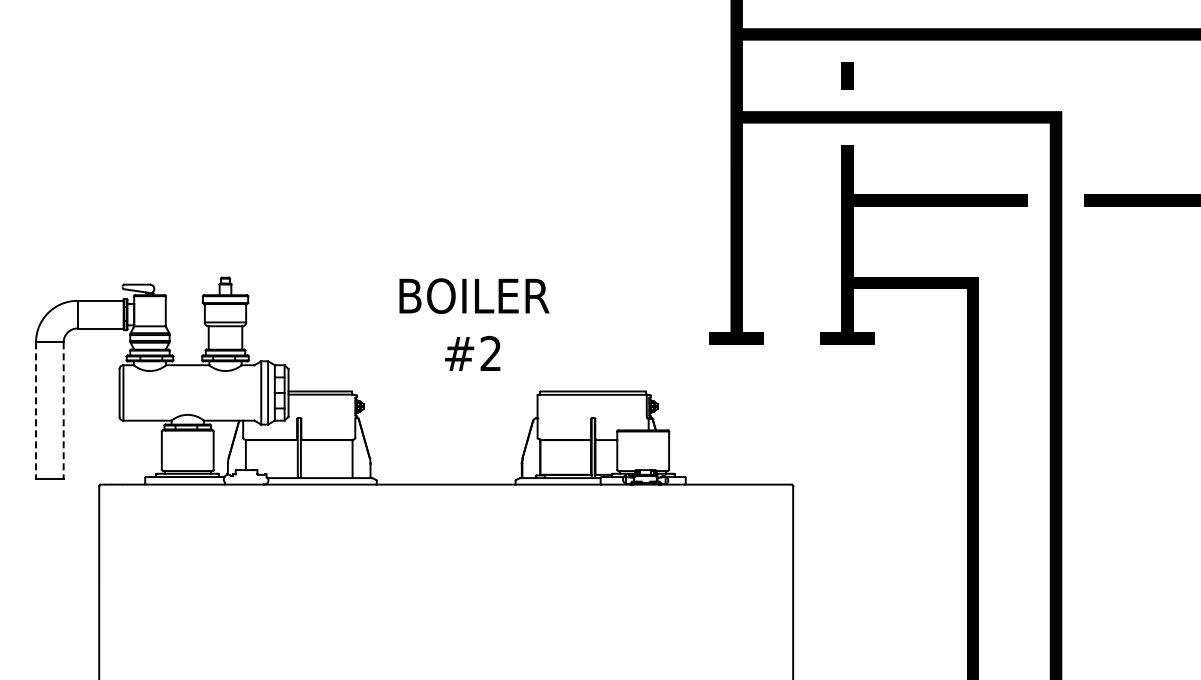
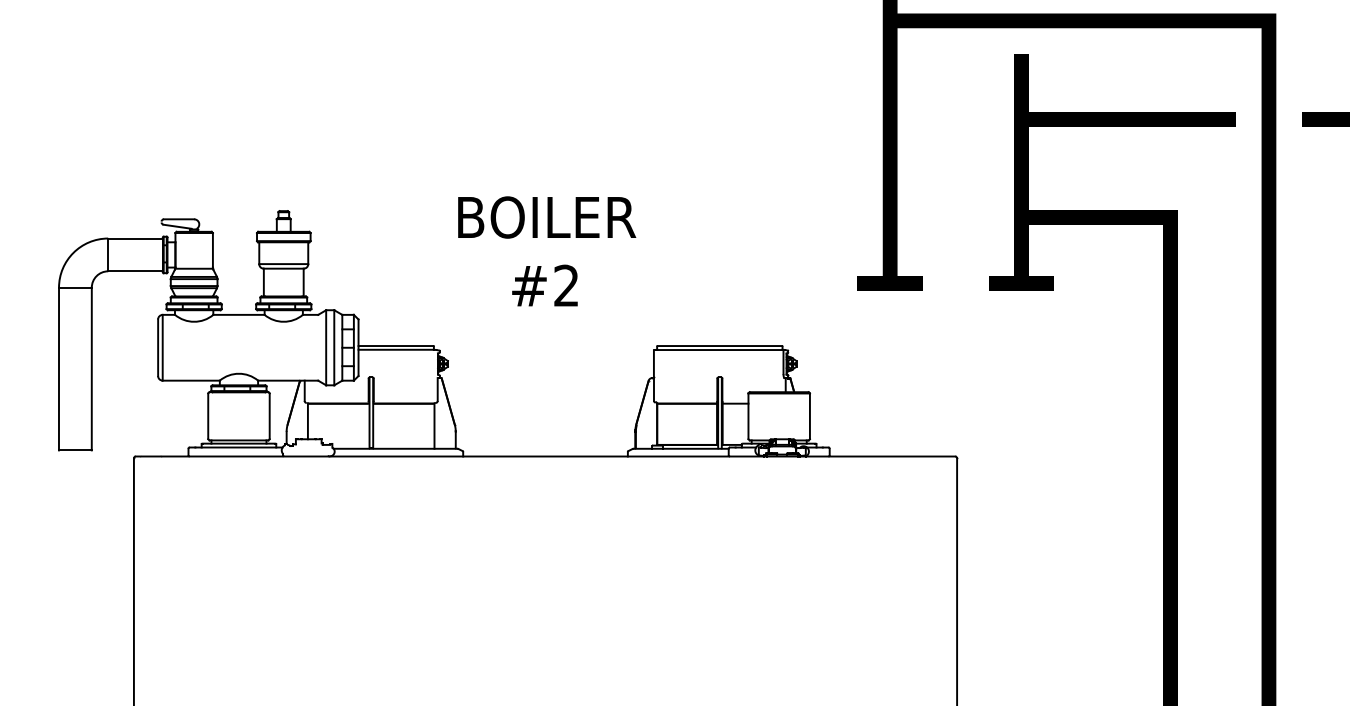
text: (474, 324) -> (547, 251), moved
line: (36, 410) -> (59, 368), dashed -> solid
line: (63, 410) -> (91, 368), dashed -> solid

